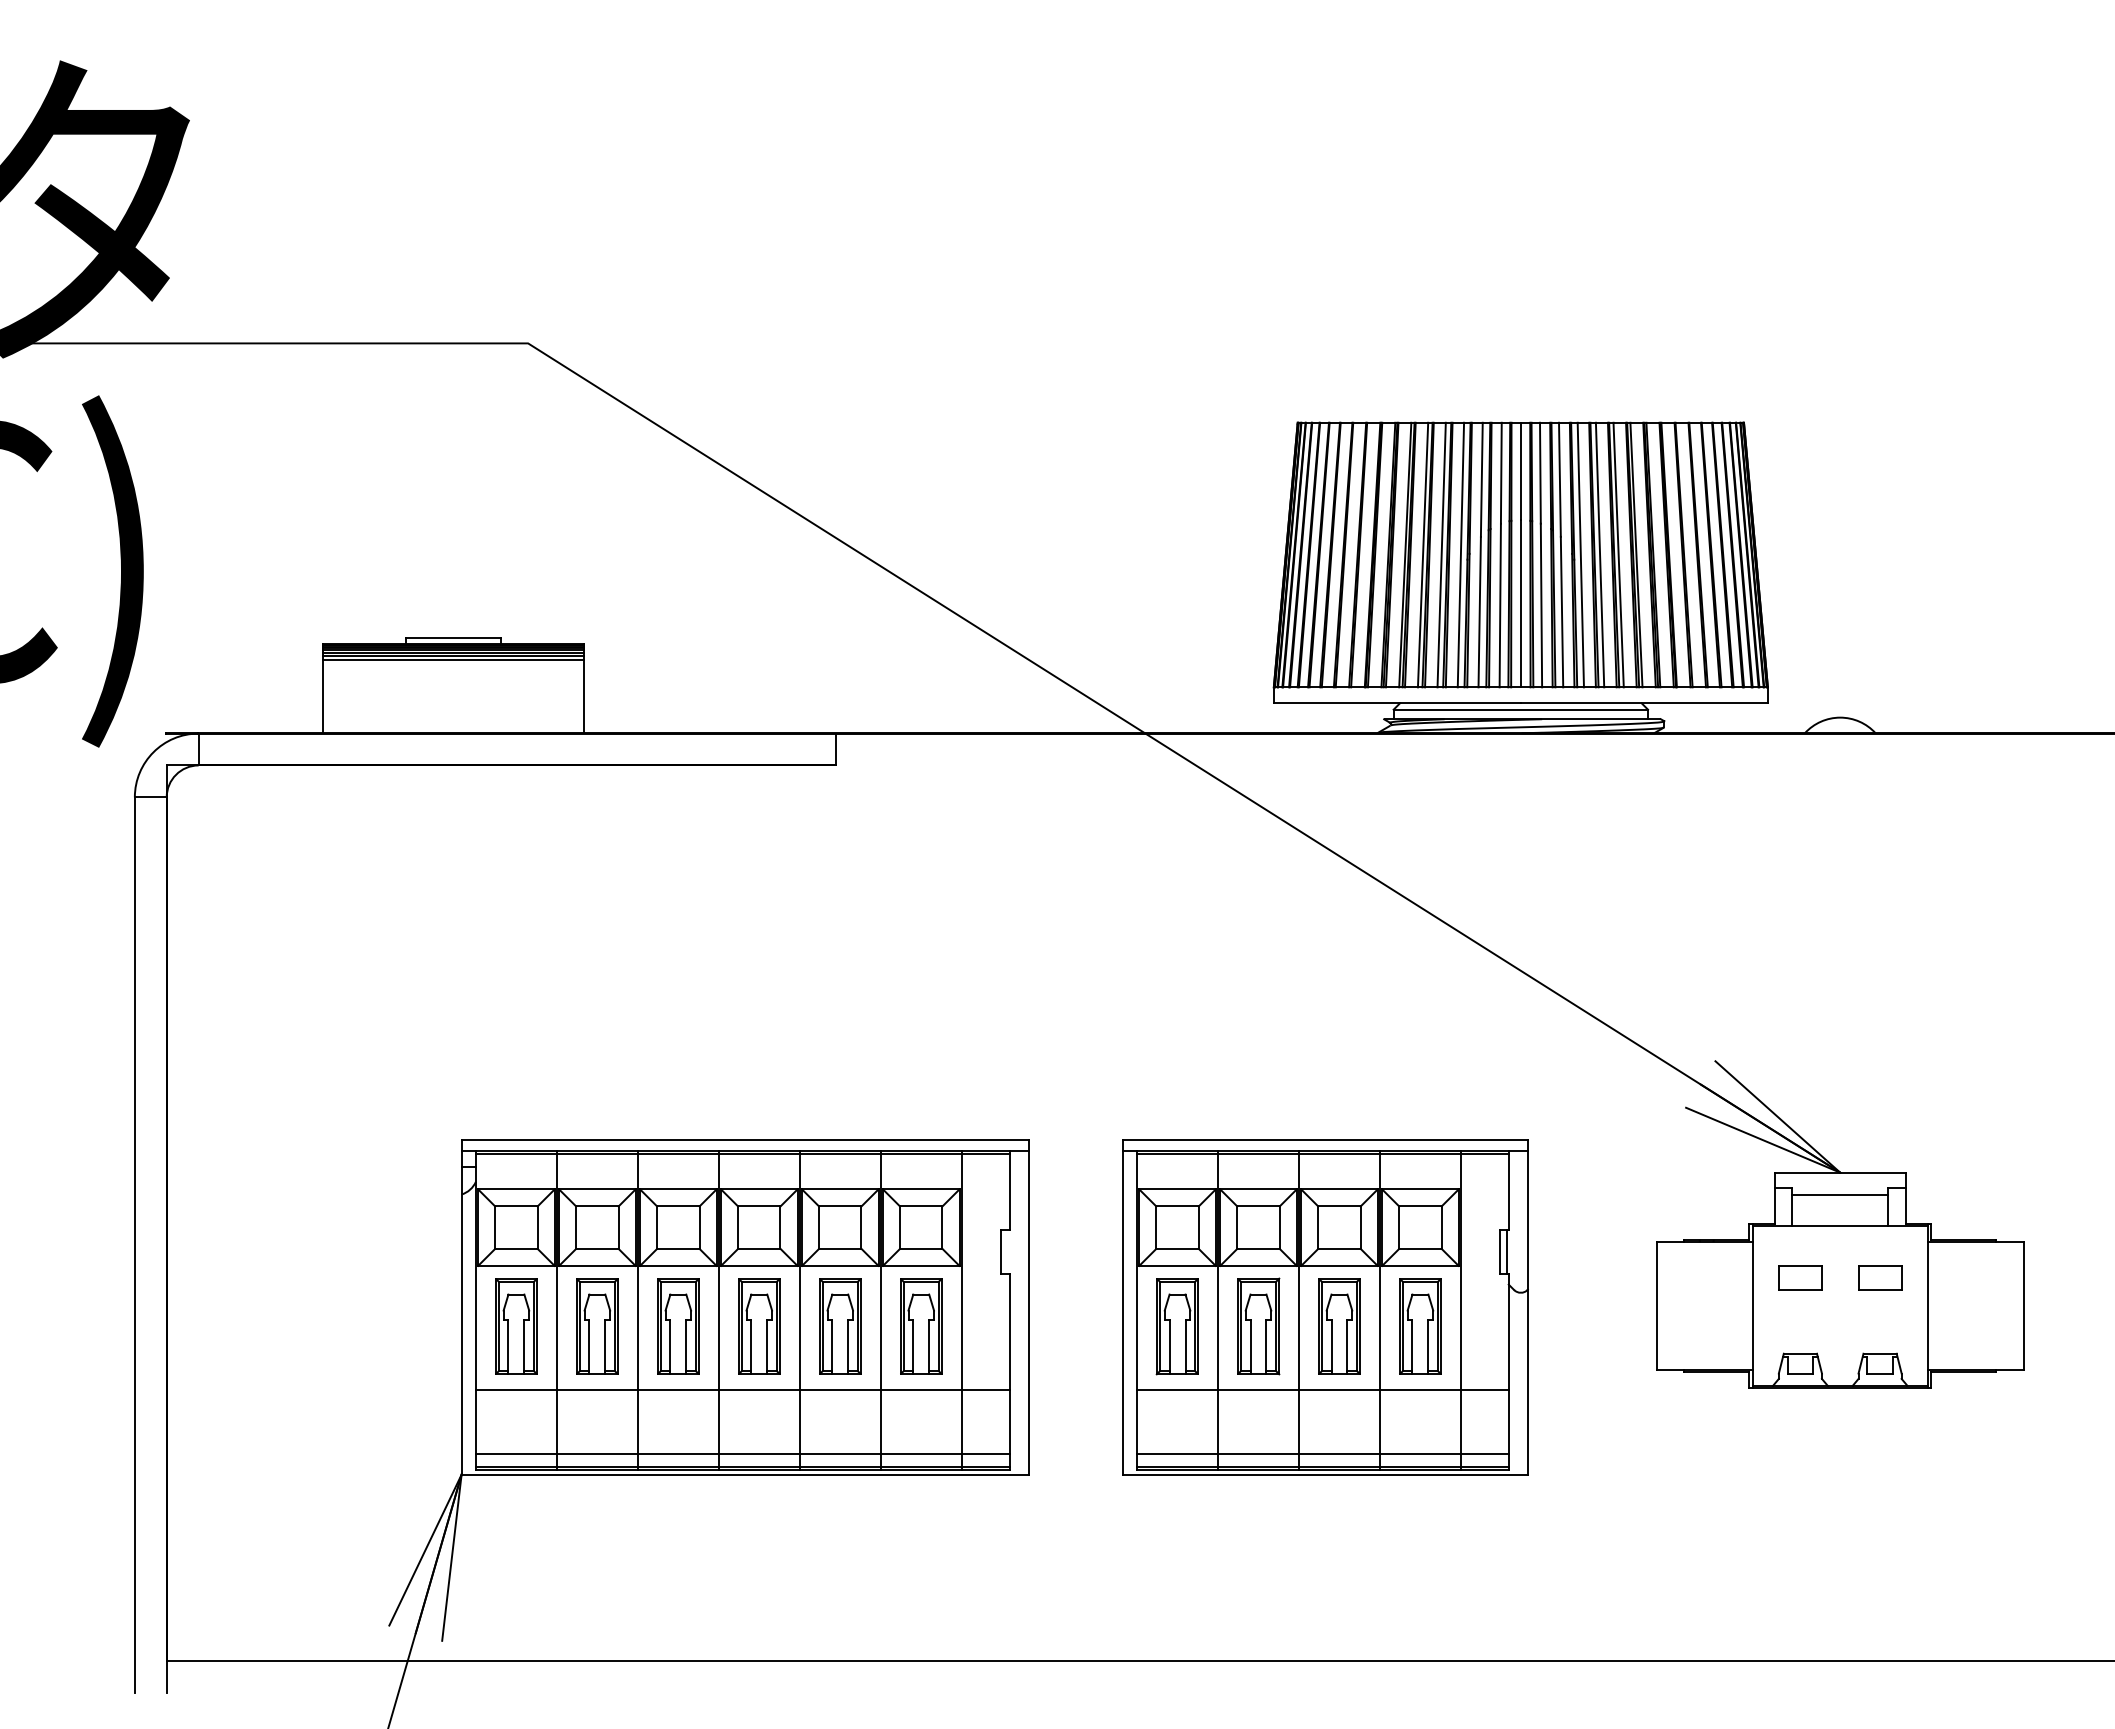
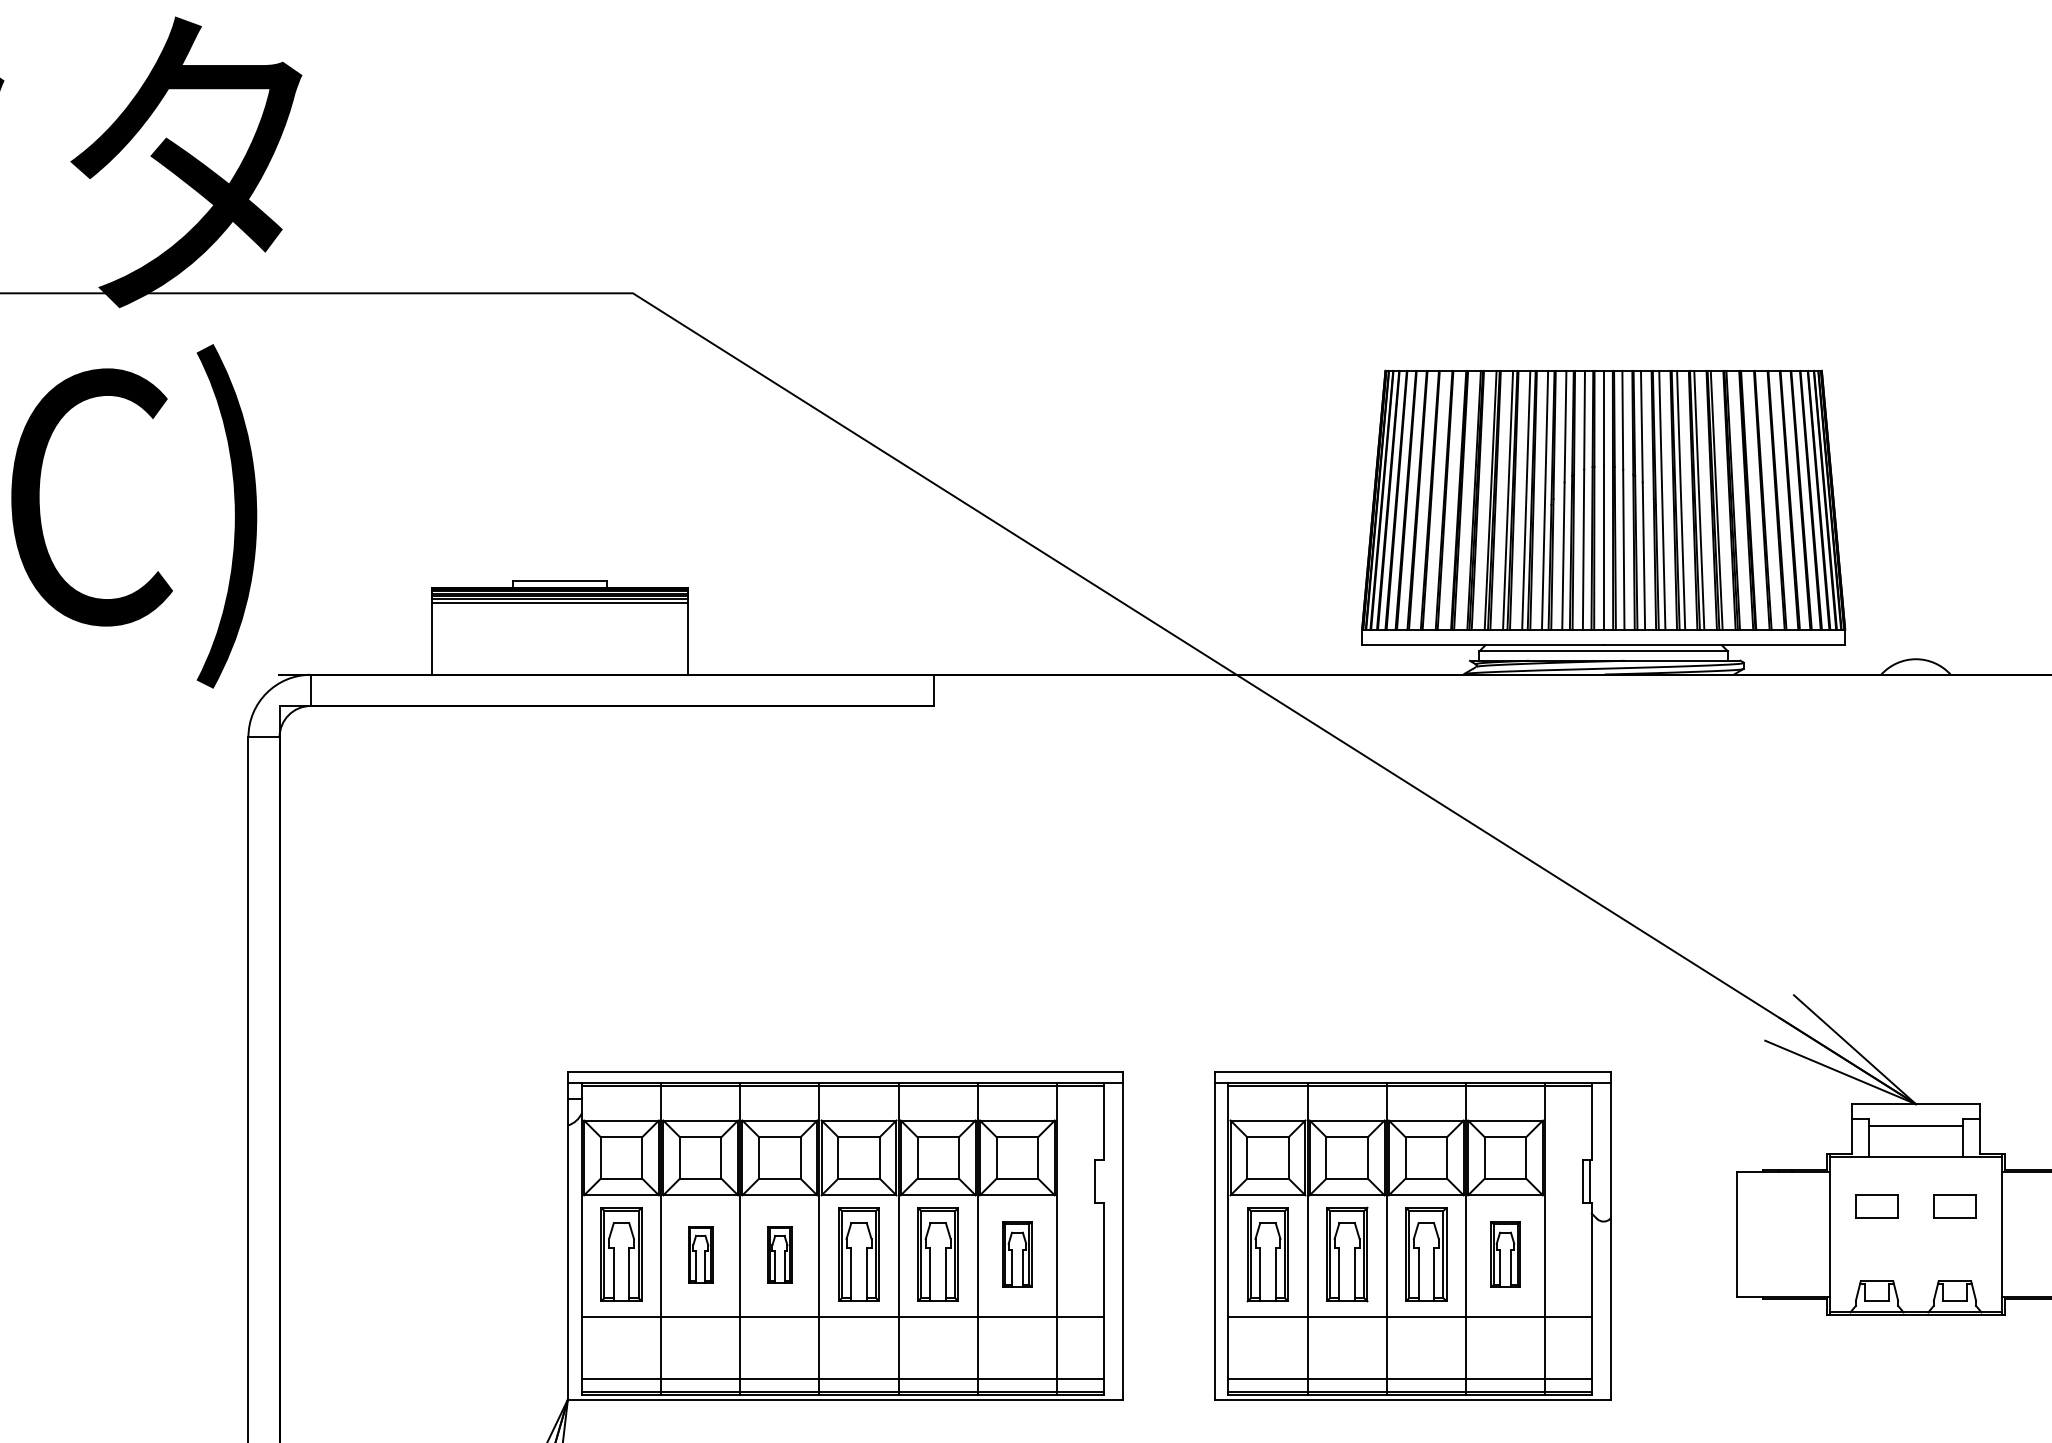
part: (597, 1326) -> (700, 1254), size x0.6
part: (678, 1326) -> (780, 1254), size x0.6
part: (921, 1326) -> (1017, 1254), size x0.7
part: (1420, 1326) -> (1505, 1254), size x0.7

